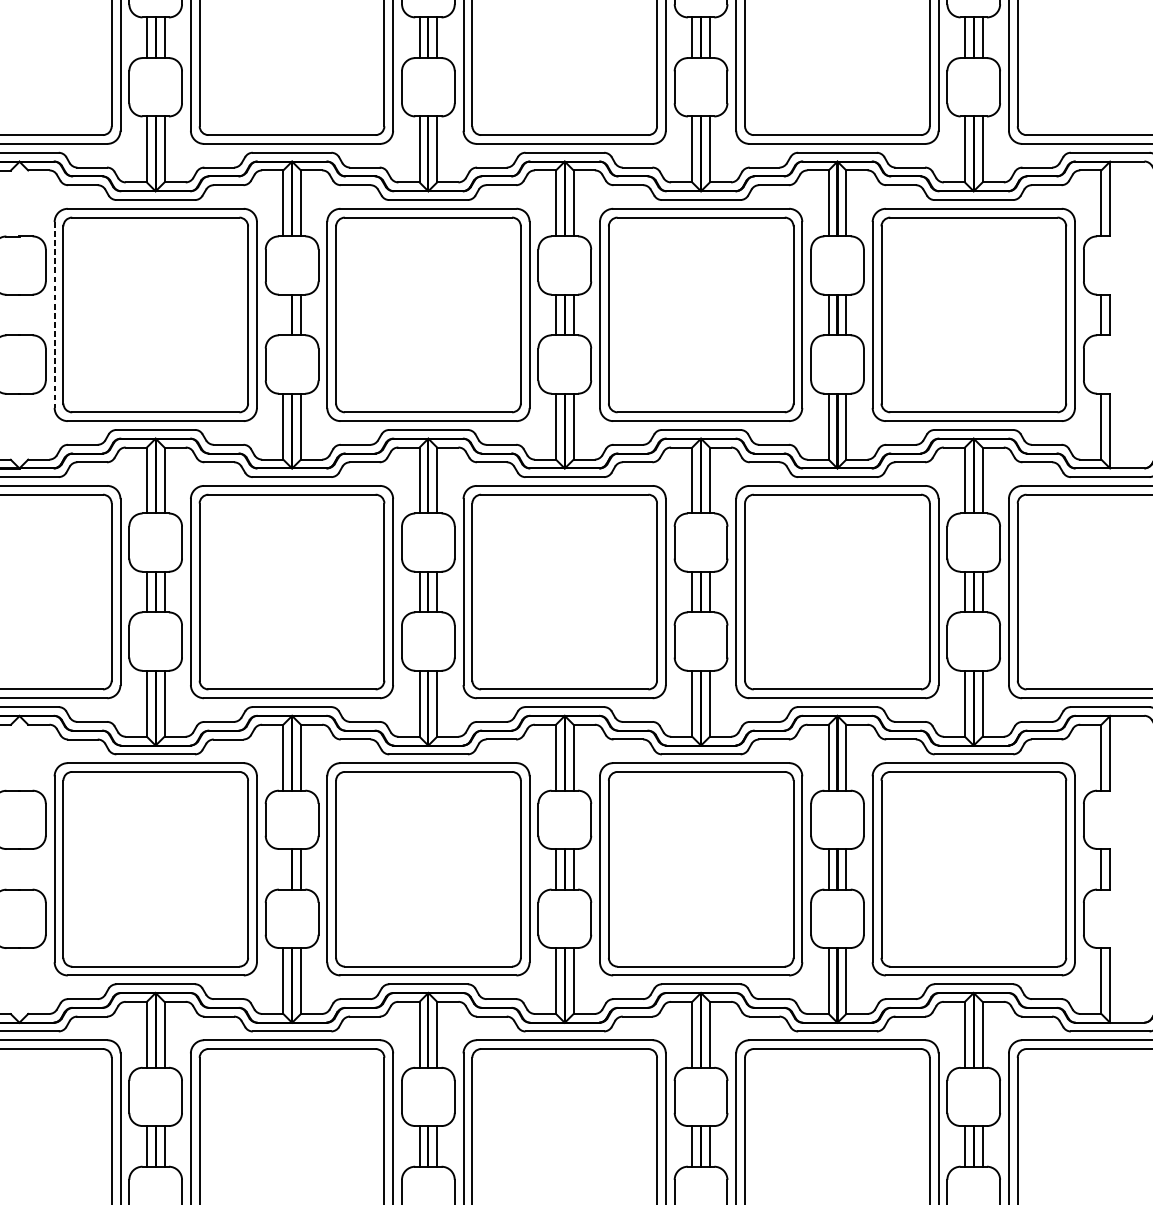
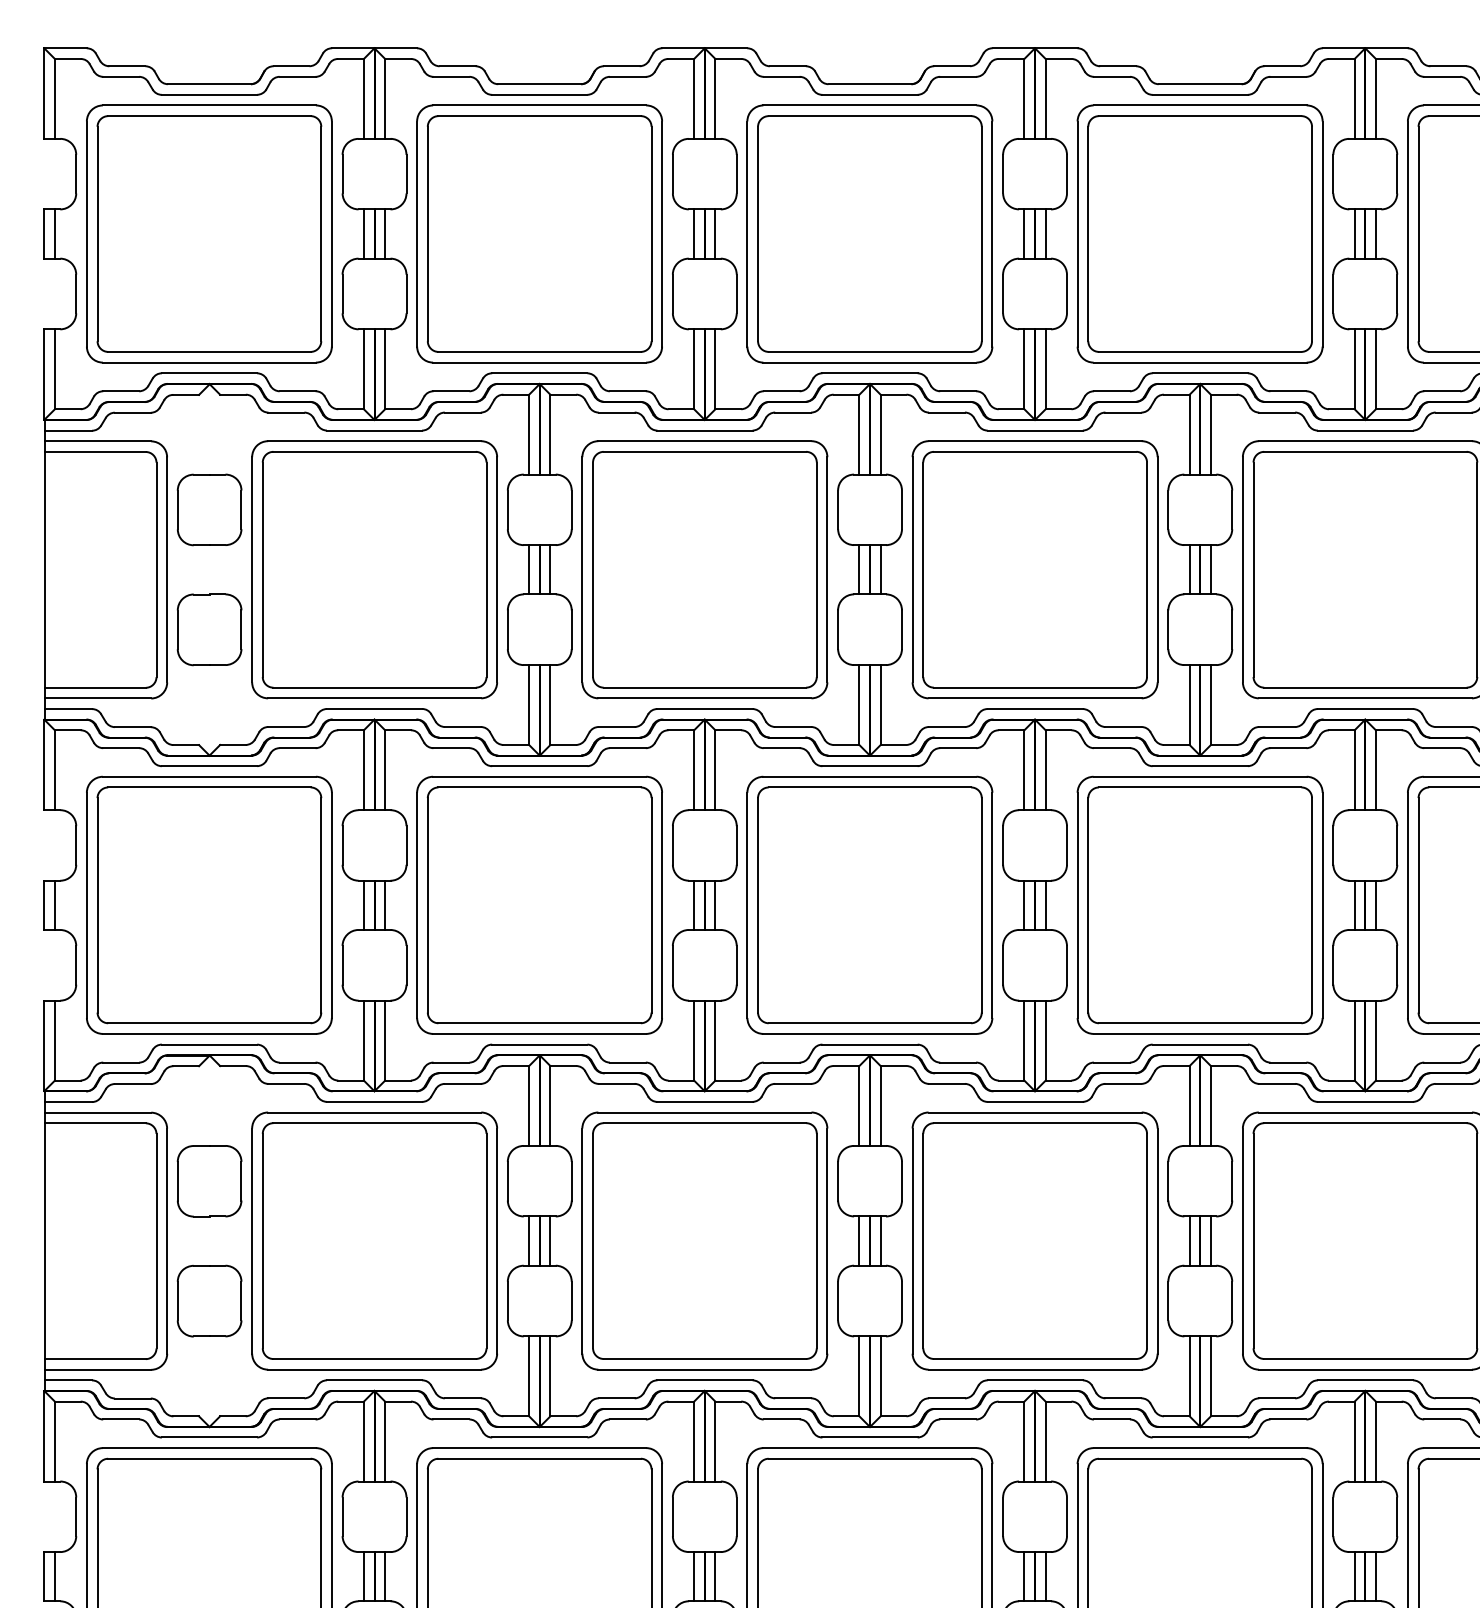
line: (54, 314) -> (252, 569), dashed -> solid
line: (283, 314) -> (529, 569), added
line: (283, 868) -> (529, 1240), added

